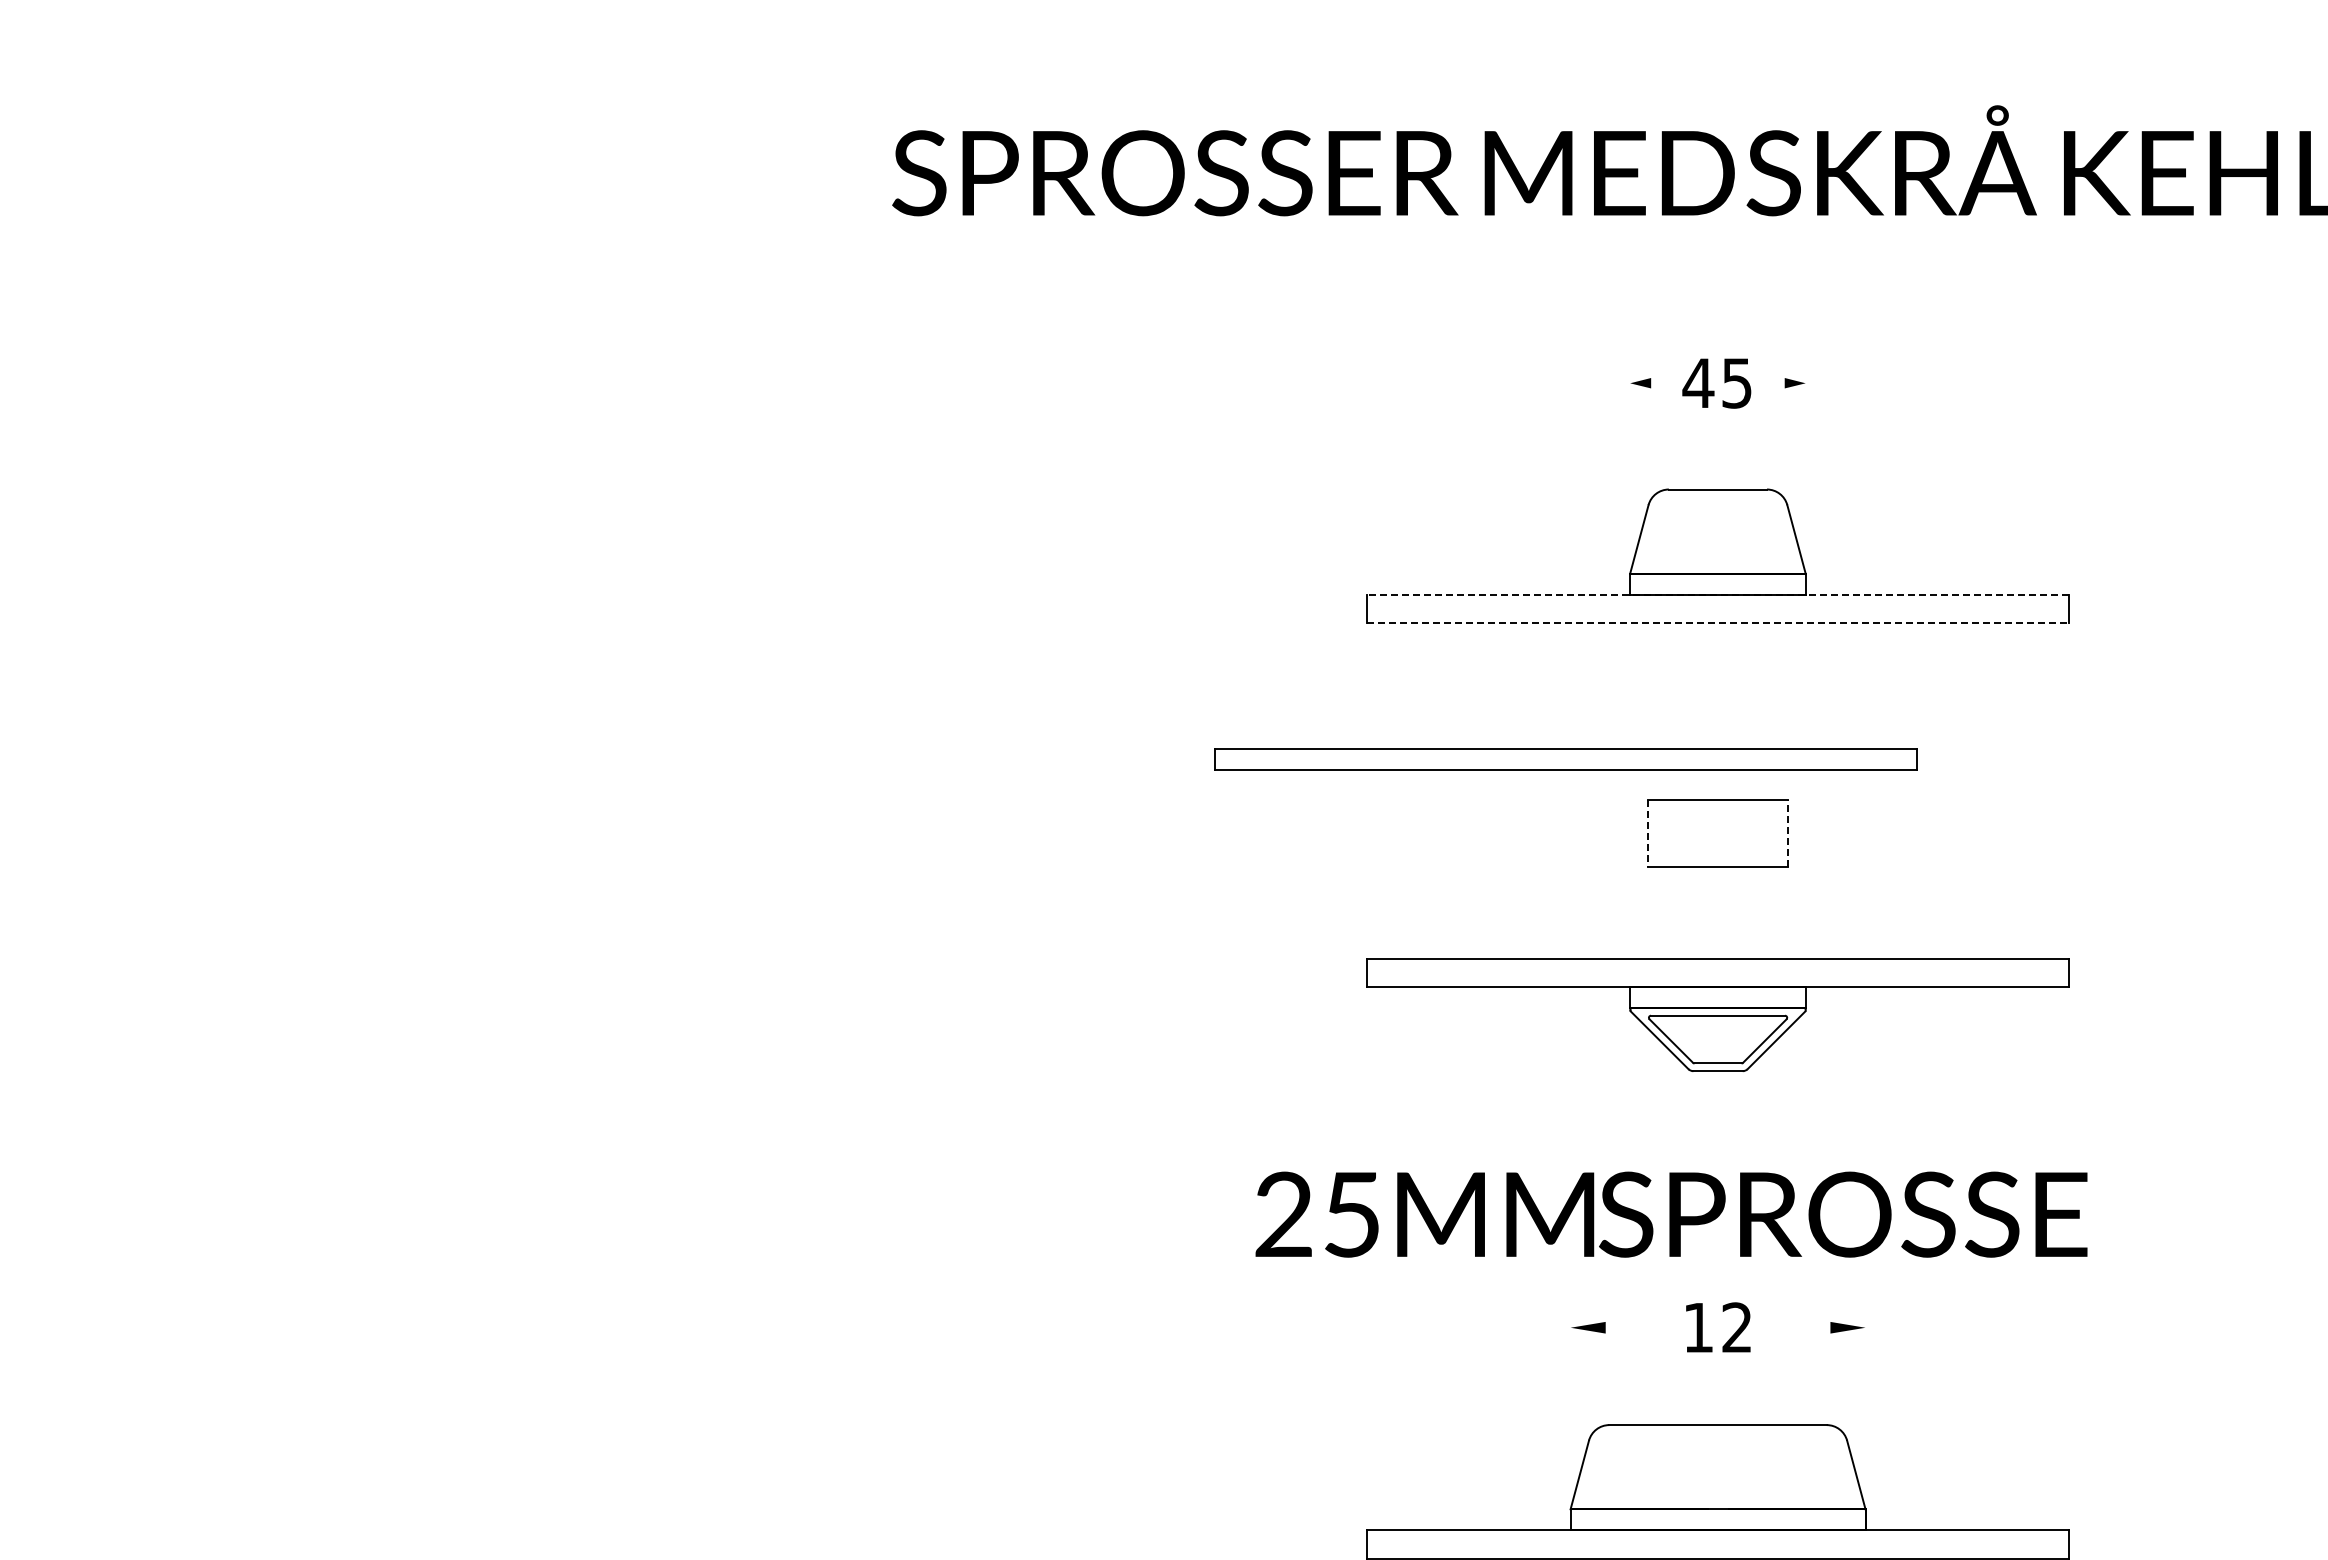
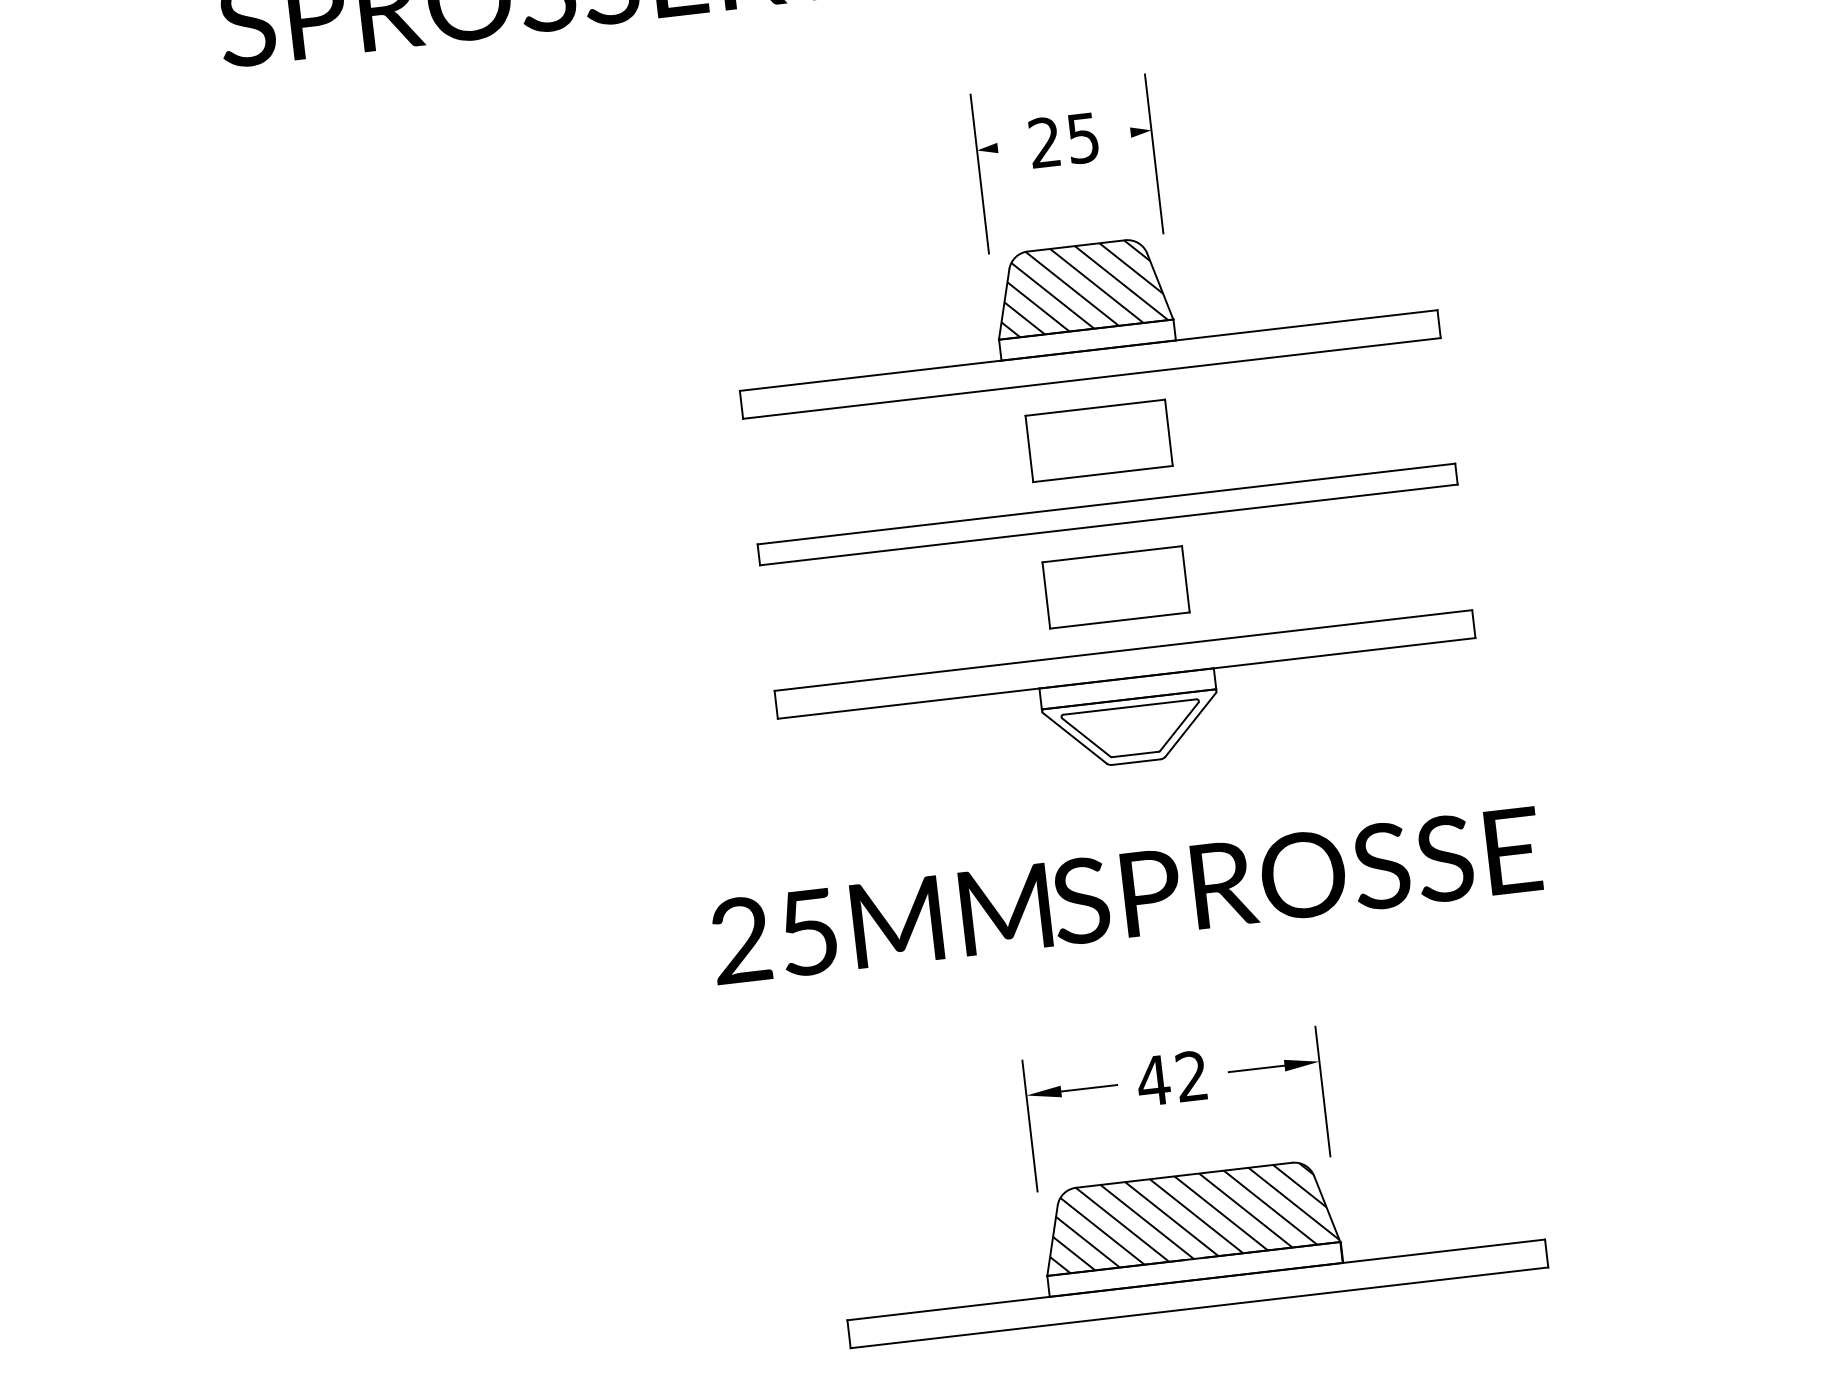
text: (1698, 382) -> (1044, 141), 45 -> 25
line: (1630, 407) -> (980, 174), added
line: (1805, 407) -> (1154, 154), added
hatch: (1717, 531) -> (1080, 287), added
line: (1717, 594) -> (1088, 350), dashed -> solid
line: (1718, 622) -> (1092, 377), dashed -> solid
part: (1717, 685) -> (1098, 440), added
part: (1565, 759) -> (1107, 514), moved
line: (1788, 832) -> (1185, 578), dashed -> solid
line: (1647, 833) -> (1046, 595), dashed -> solid
part: (1717, 1014) -> (1129, 705), moved
text: (1671, 1214) -> (1126, 895), moved
line: (1633, 1327) -> (1088, 1088), added
text: (1698, 1327) -> (1153, 1080), 12 -> 42
line: (1802, 1327) -> (1256, 1068), added
line: (1865, 1357) -> (1322, 1091), added
line: (1570, 1358) -> (1029, 1126), added
hatch: (1719, 1467) -> (1190, 1217), added

